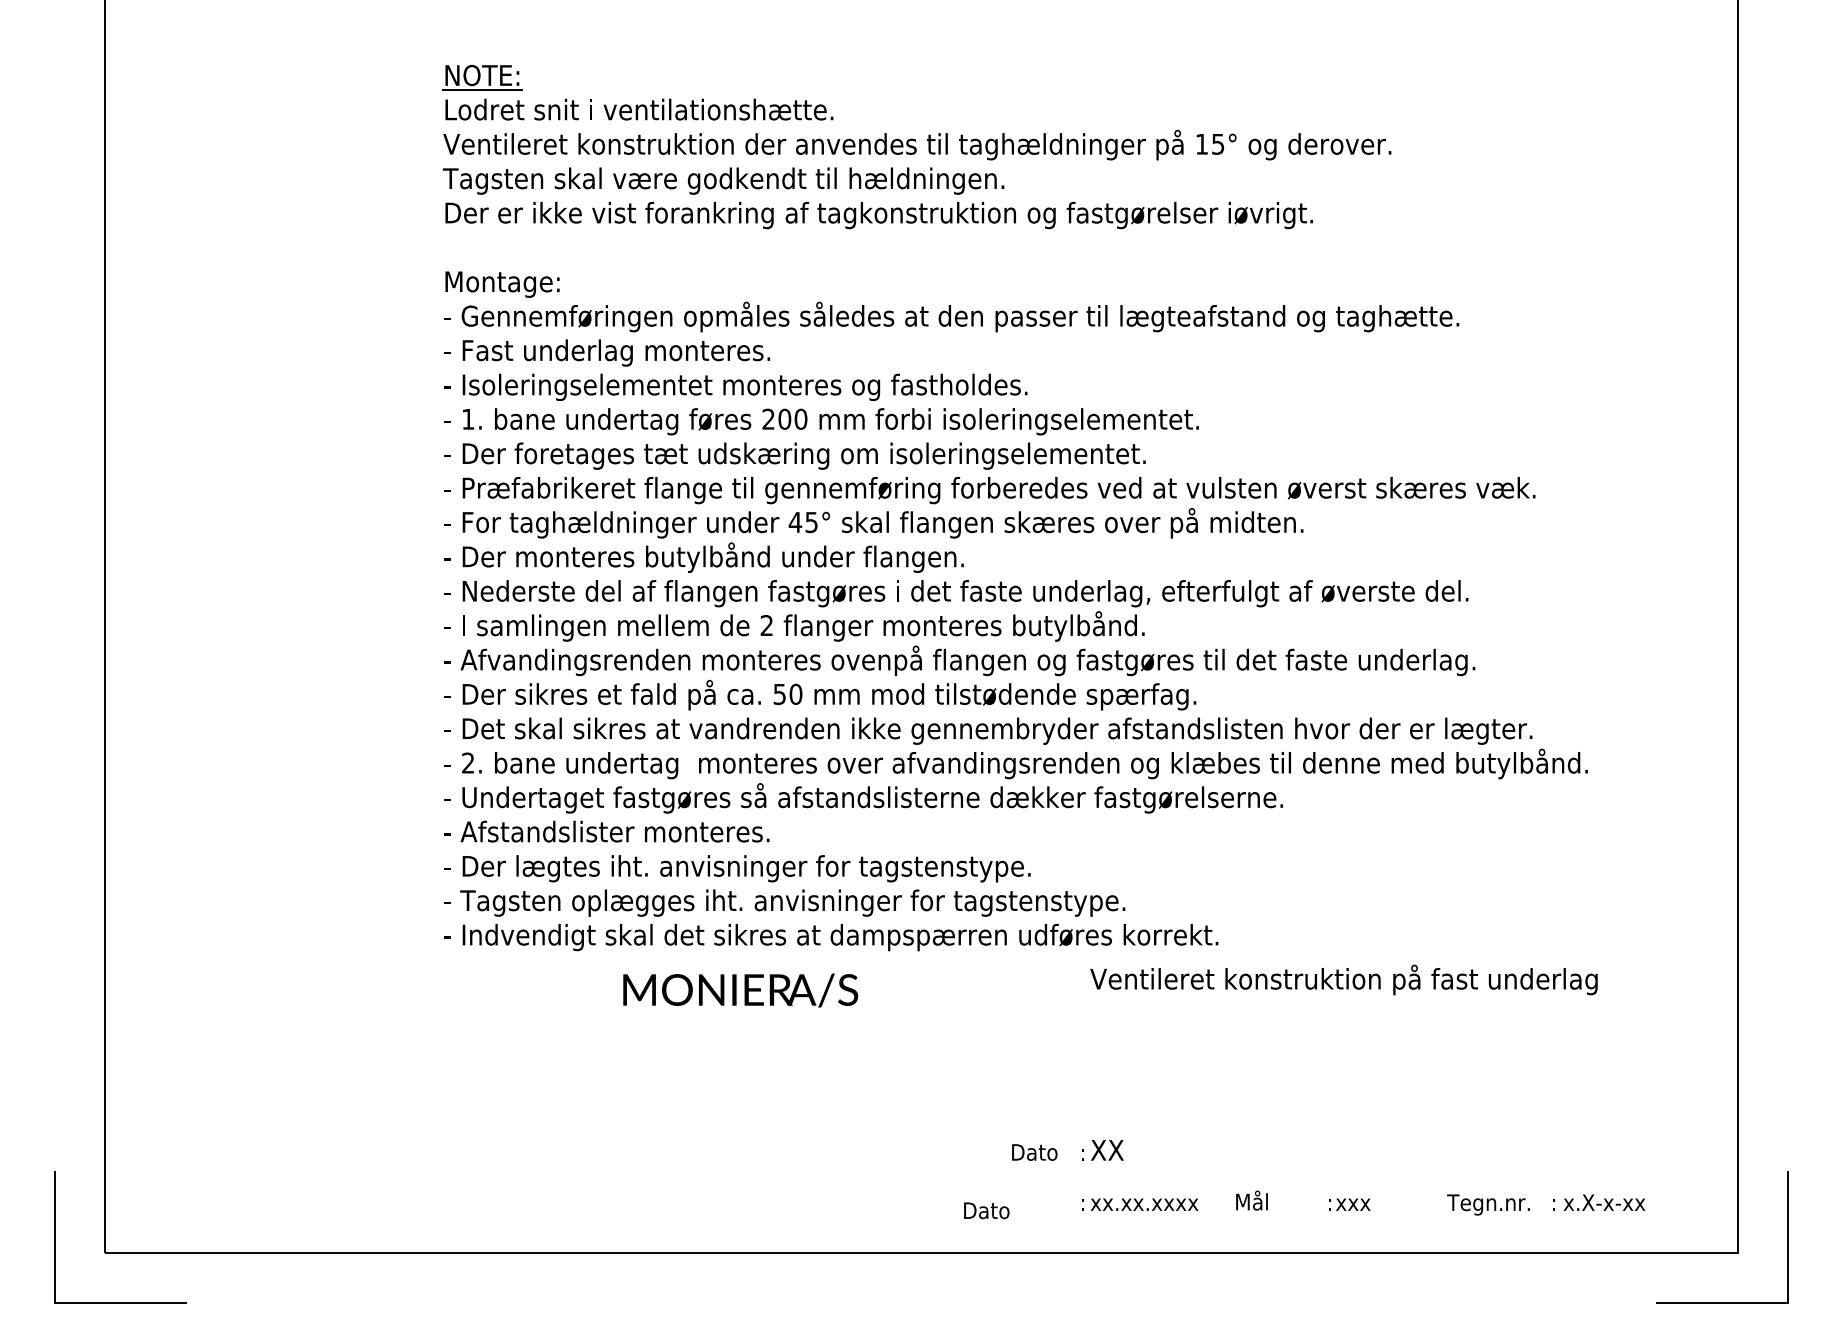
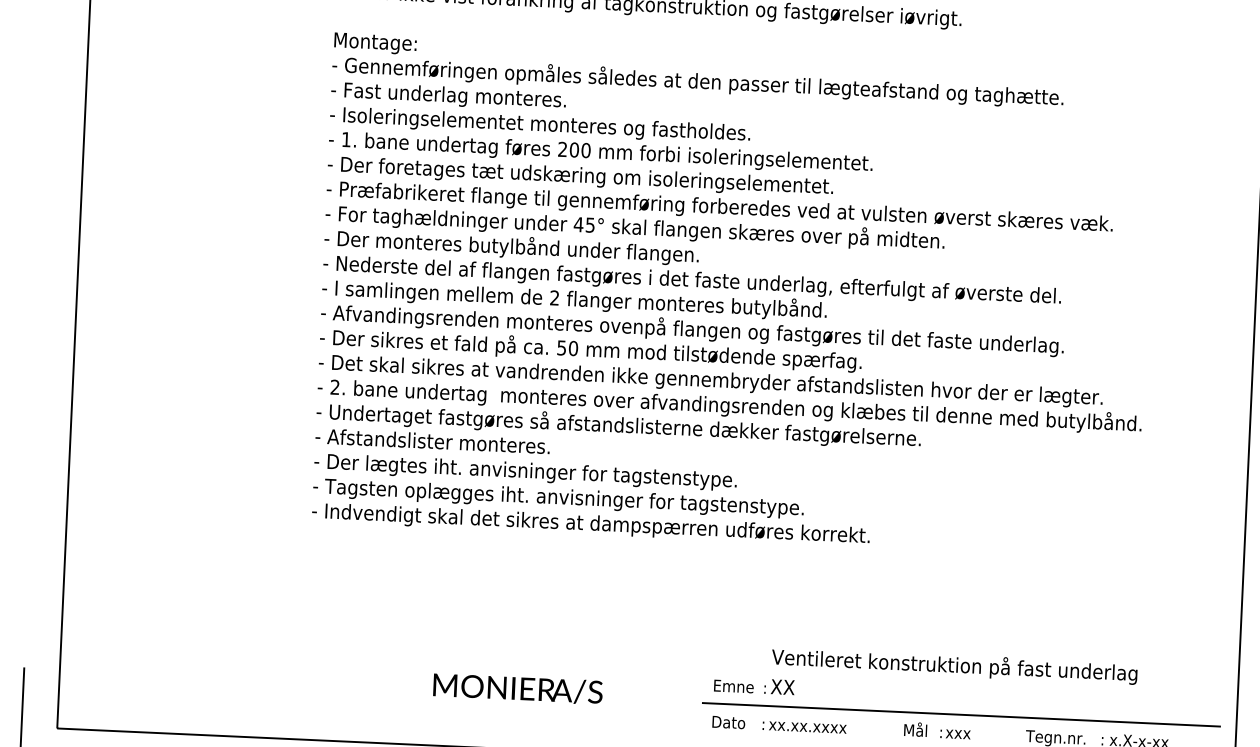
text: (1343, 979) -> (954, 665), moved
text: (740, 990) -> (517, 688), moved
text: (1040, 1152) -> (734, 686), Dato -> Emne
line: (1356, 1177) -> (961, 714), added
text: (1251, 1200) -> (915, 729), moved
text: (986, 1210) -> (728, 722), moved

